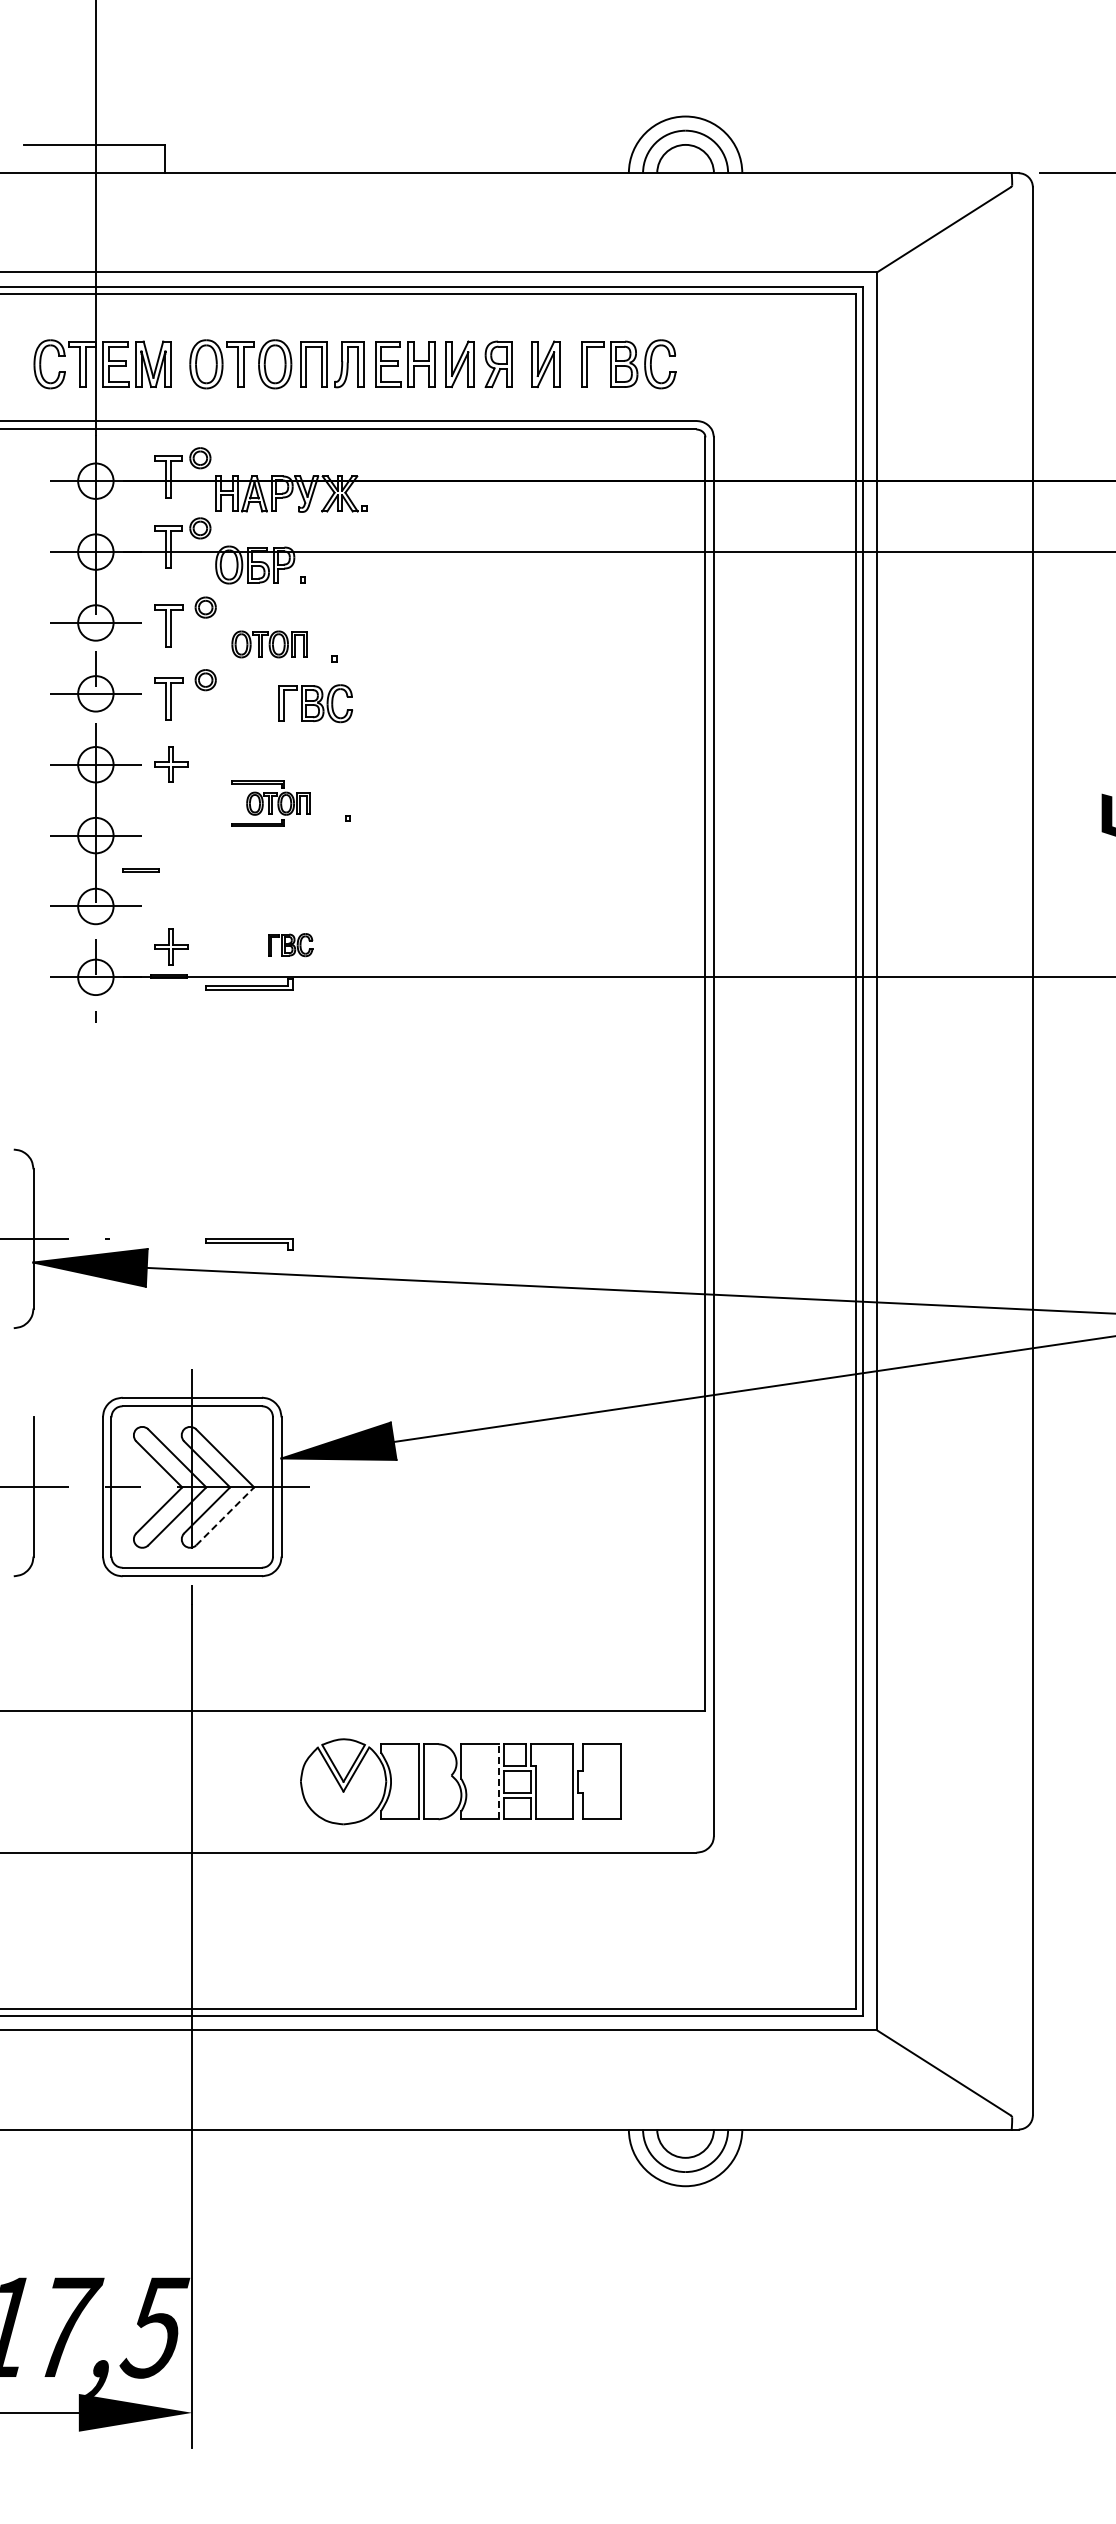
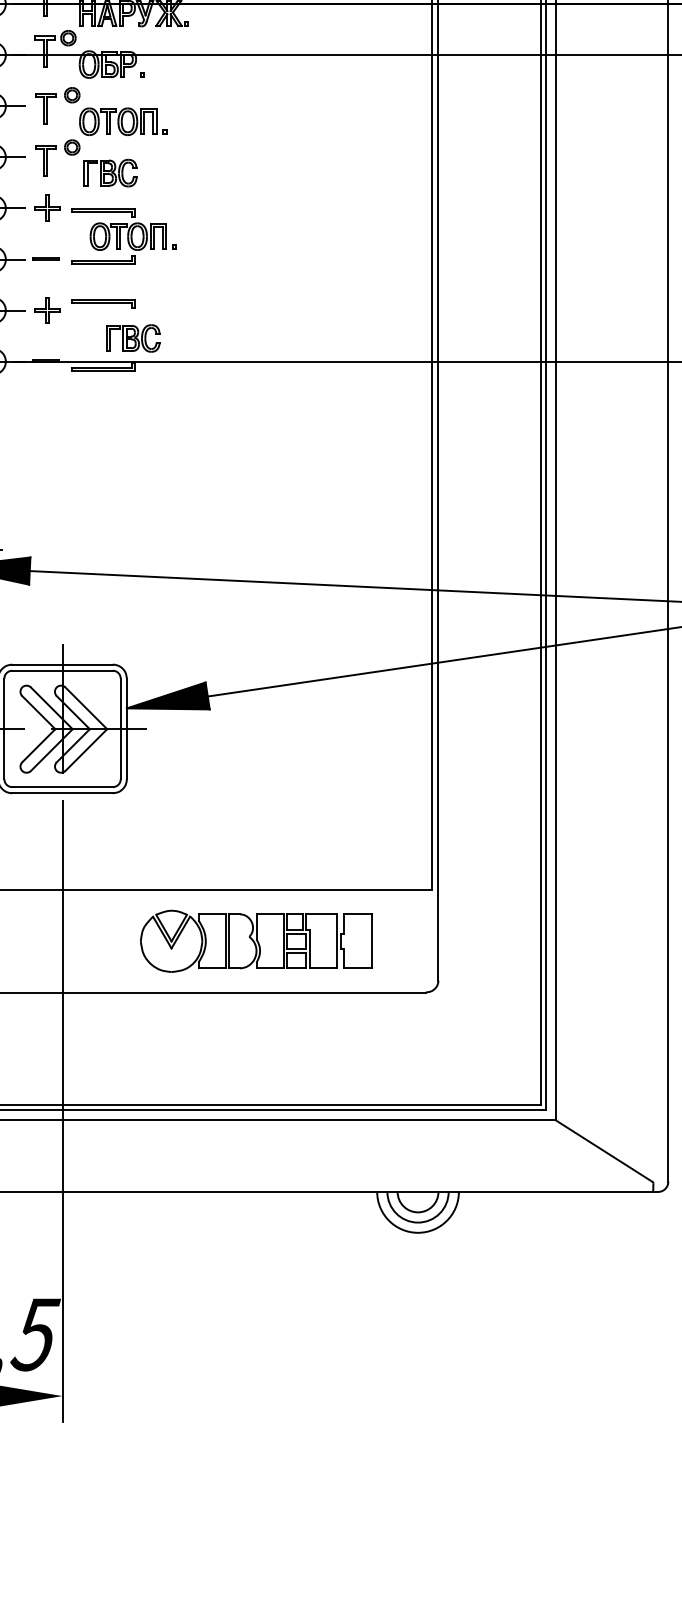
part: (269, 644) -> (118, 121), size x1.43
part: (315, 703) -> (110, 173), moved
part: (270, 803) -> (118, 236), size x1.67
line: (140, 869) -> (45, 258), moved
part: (290, 944) -> (133, 338), size x1.67
part: (171, 946) -> (47, 309), moved
part: (249, 1244) -> (103, 304), moved
line: (225, 1516) -> (86, 750), dashed -> solid
line: (499, 1781) -> (283, 941), dashed -> solid

